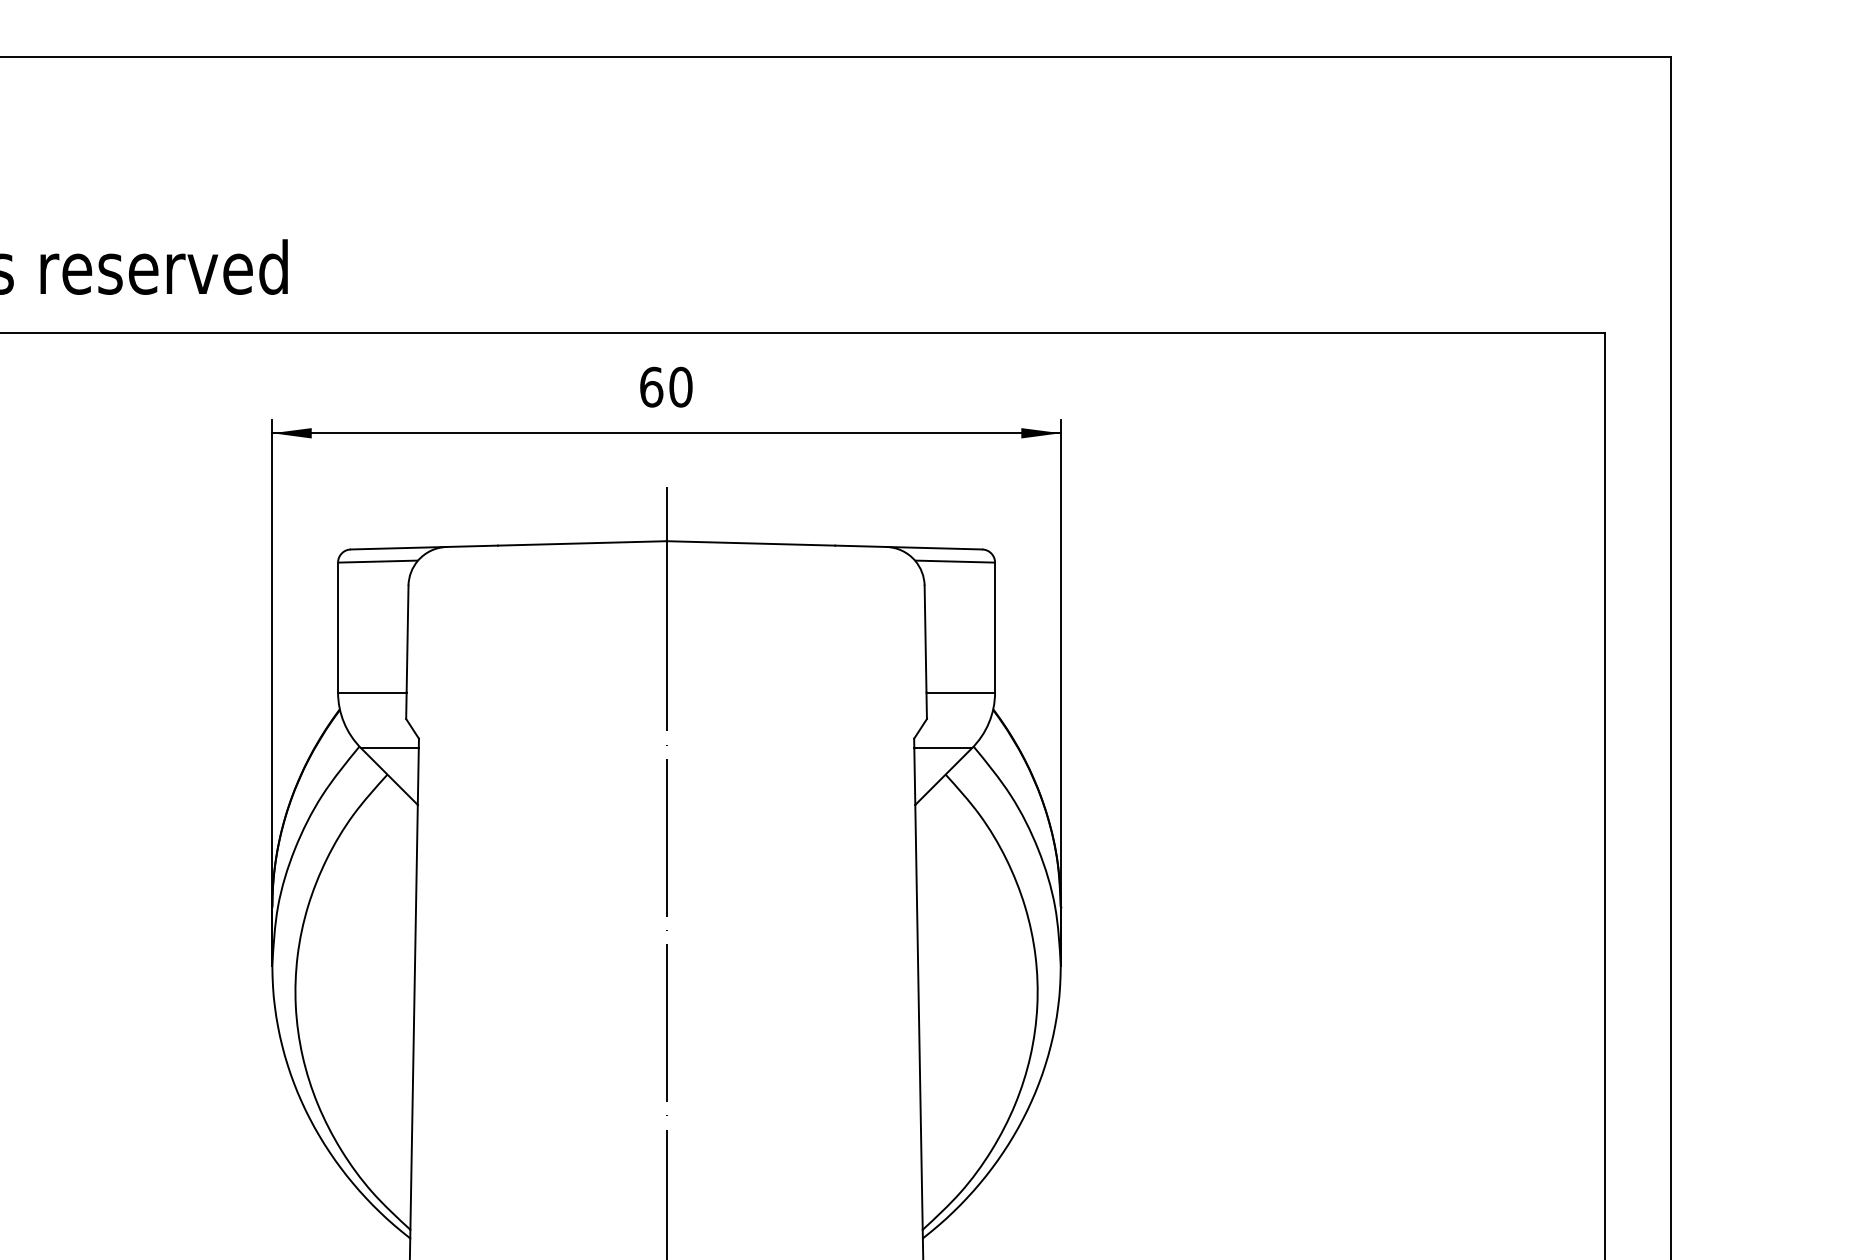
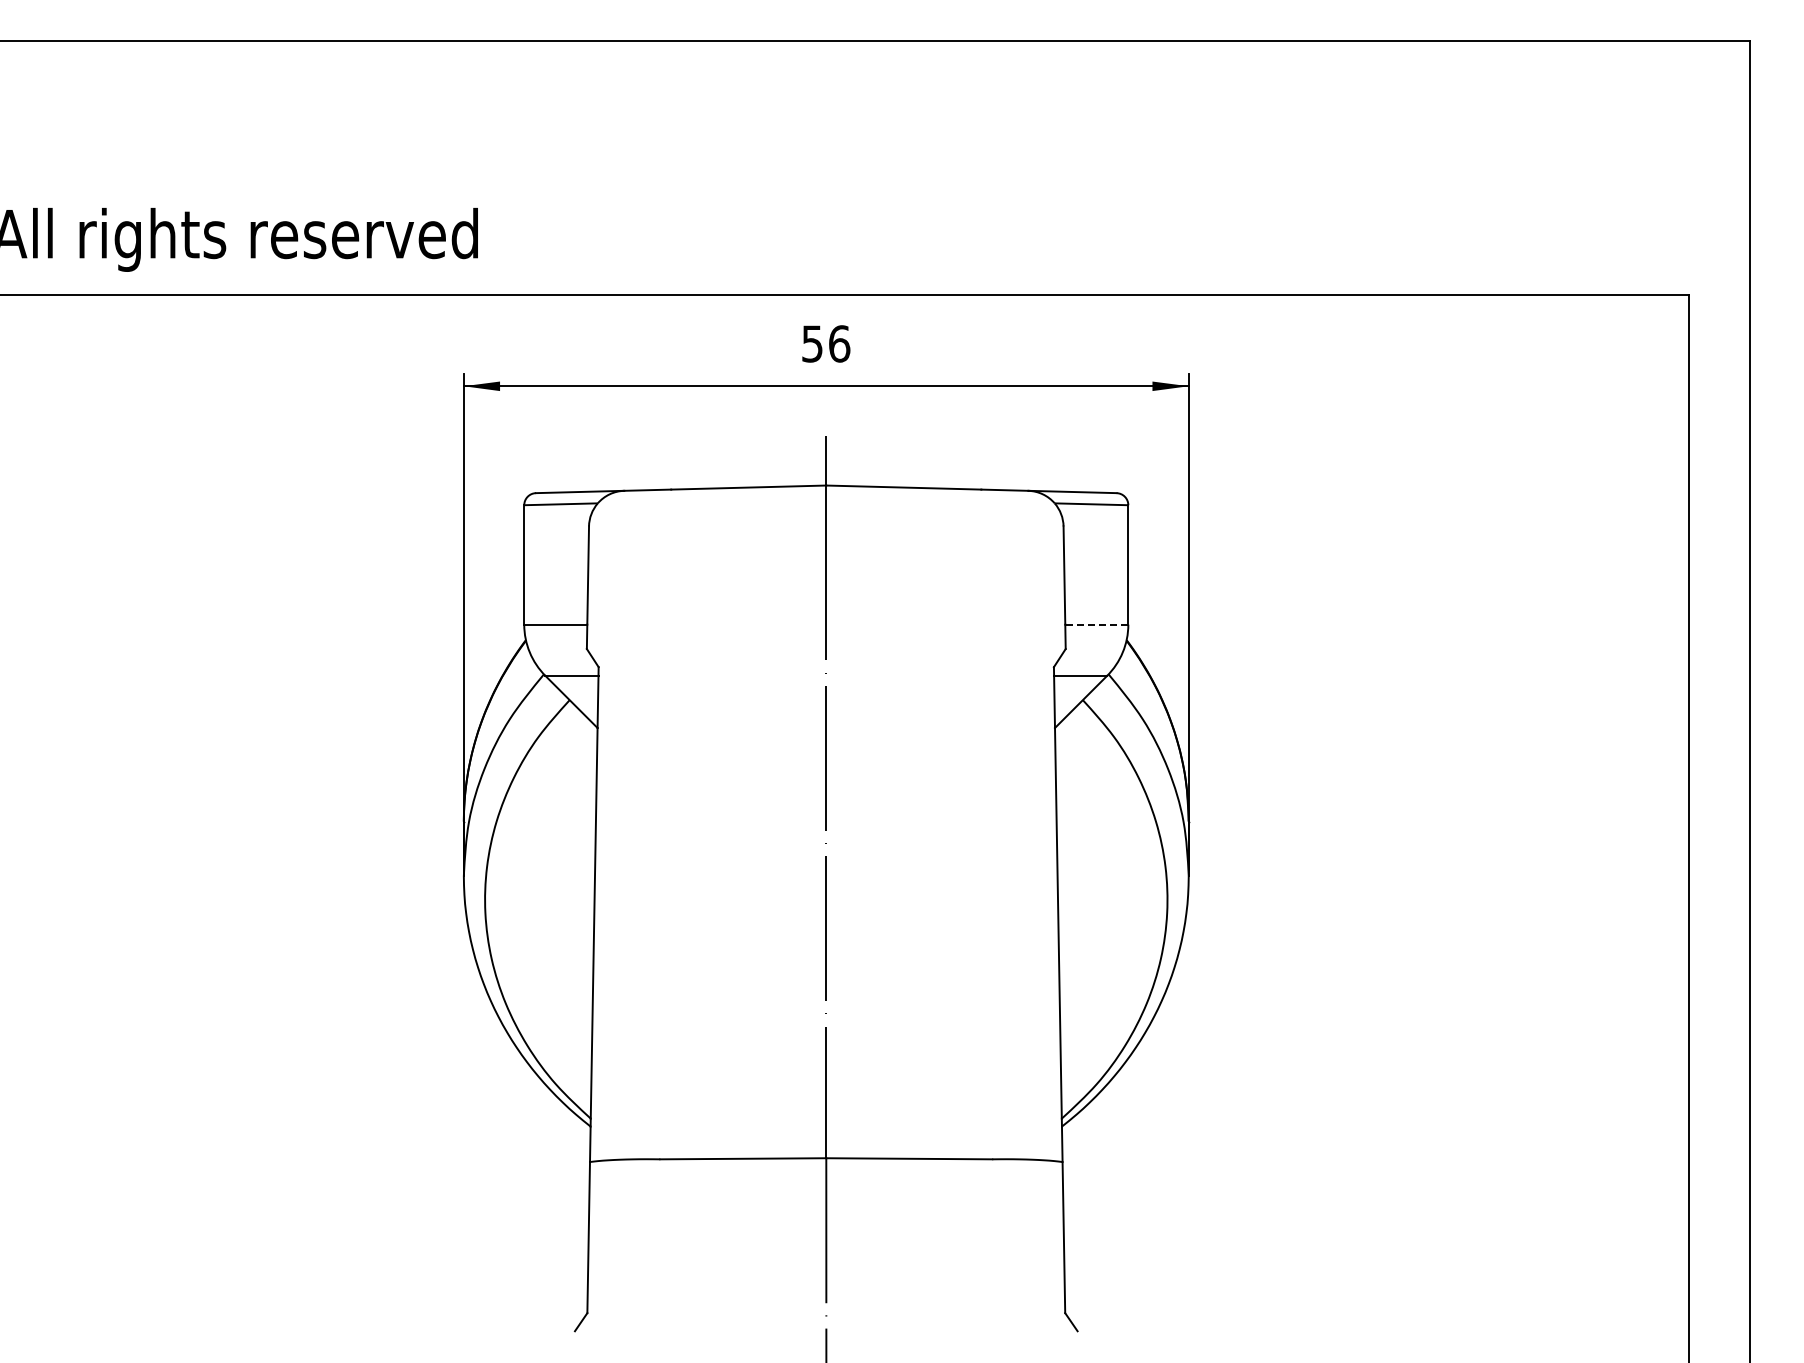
text: (666, 386) -> (826, 343), 60 -> 56
line: (960, 692) -> (1096, 624), solid -> dashed

